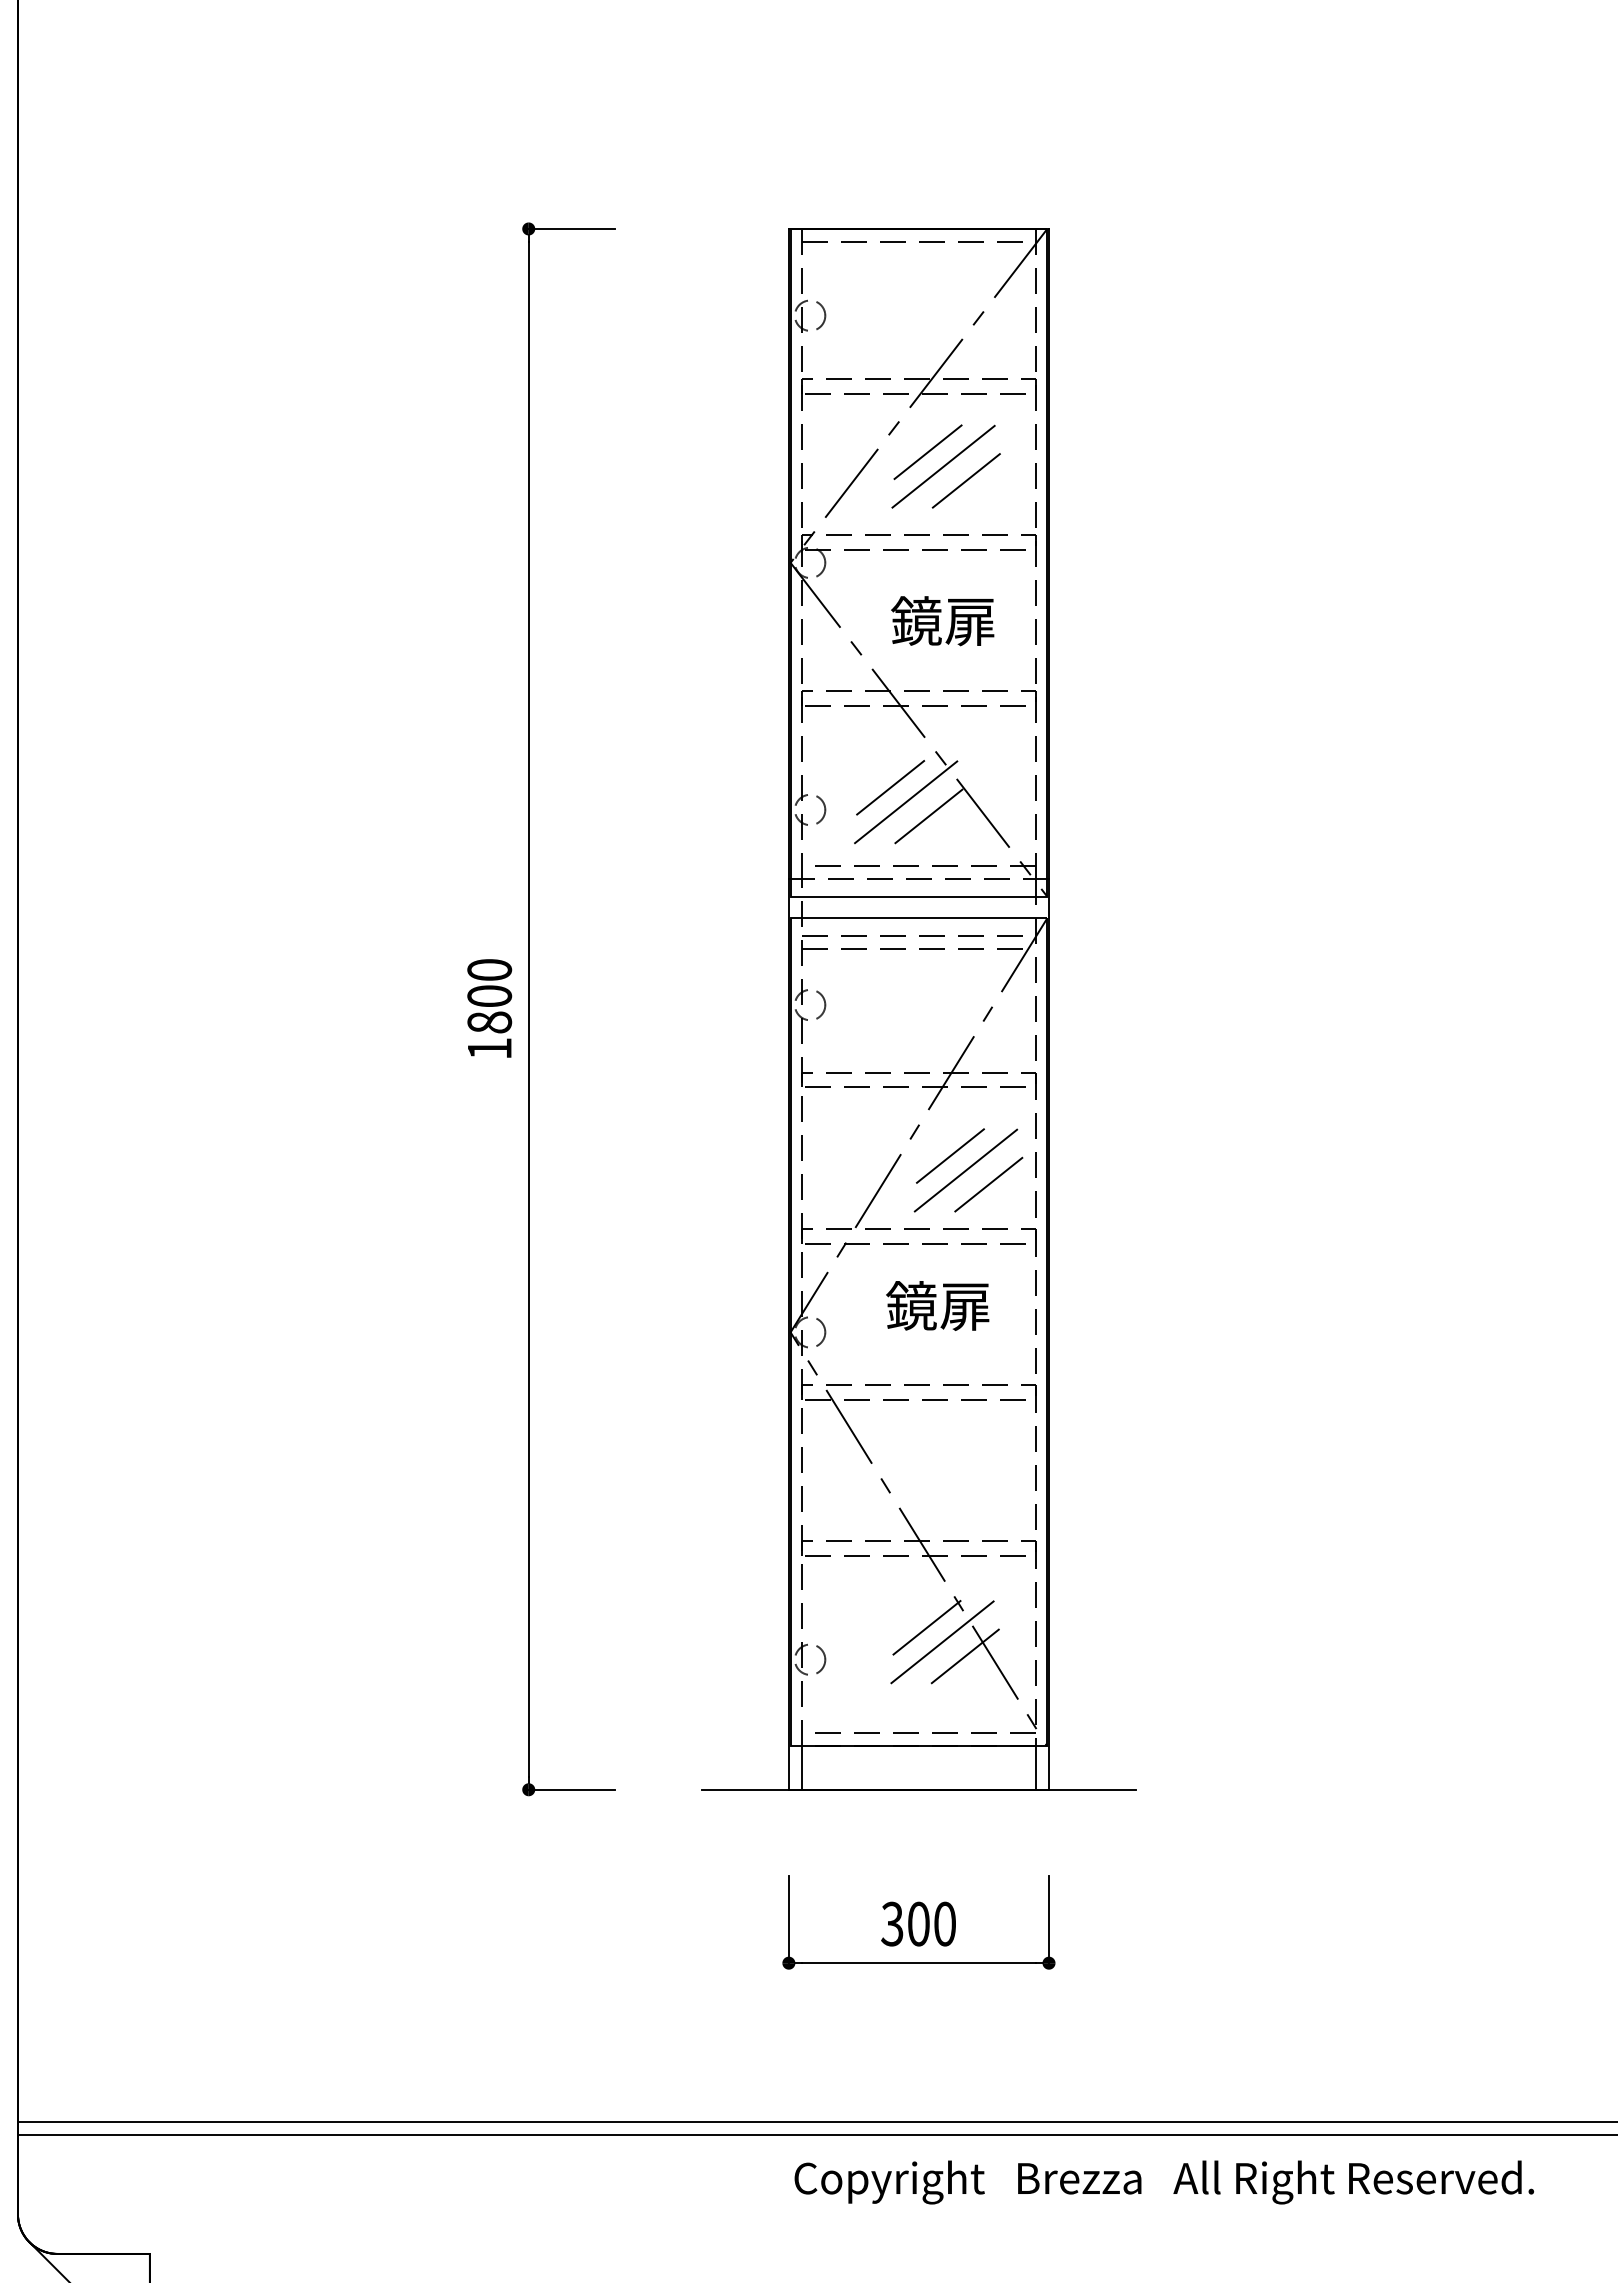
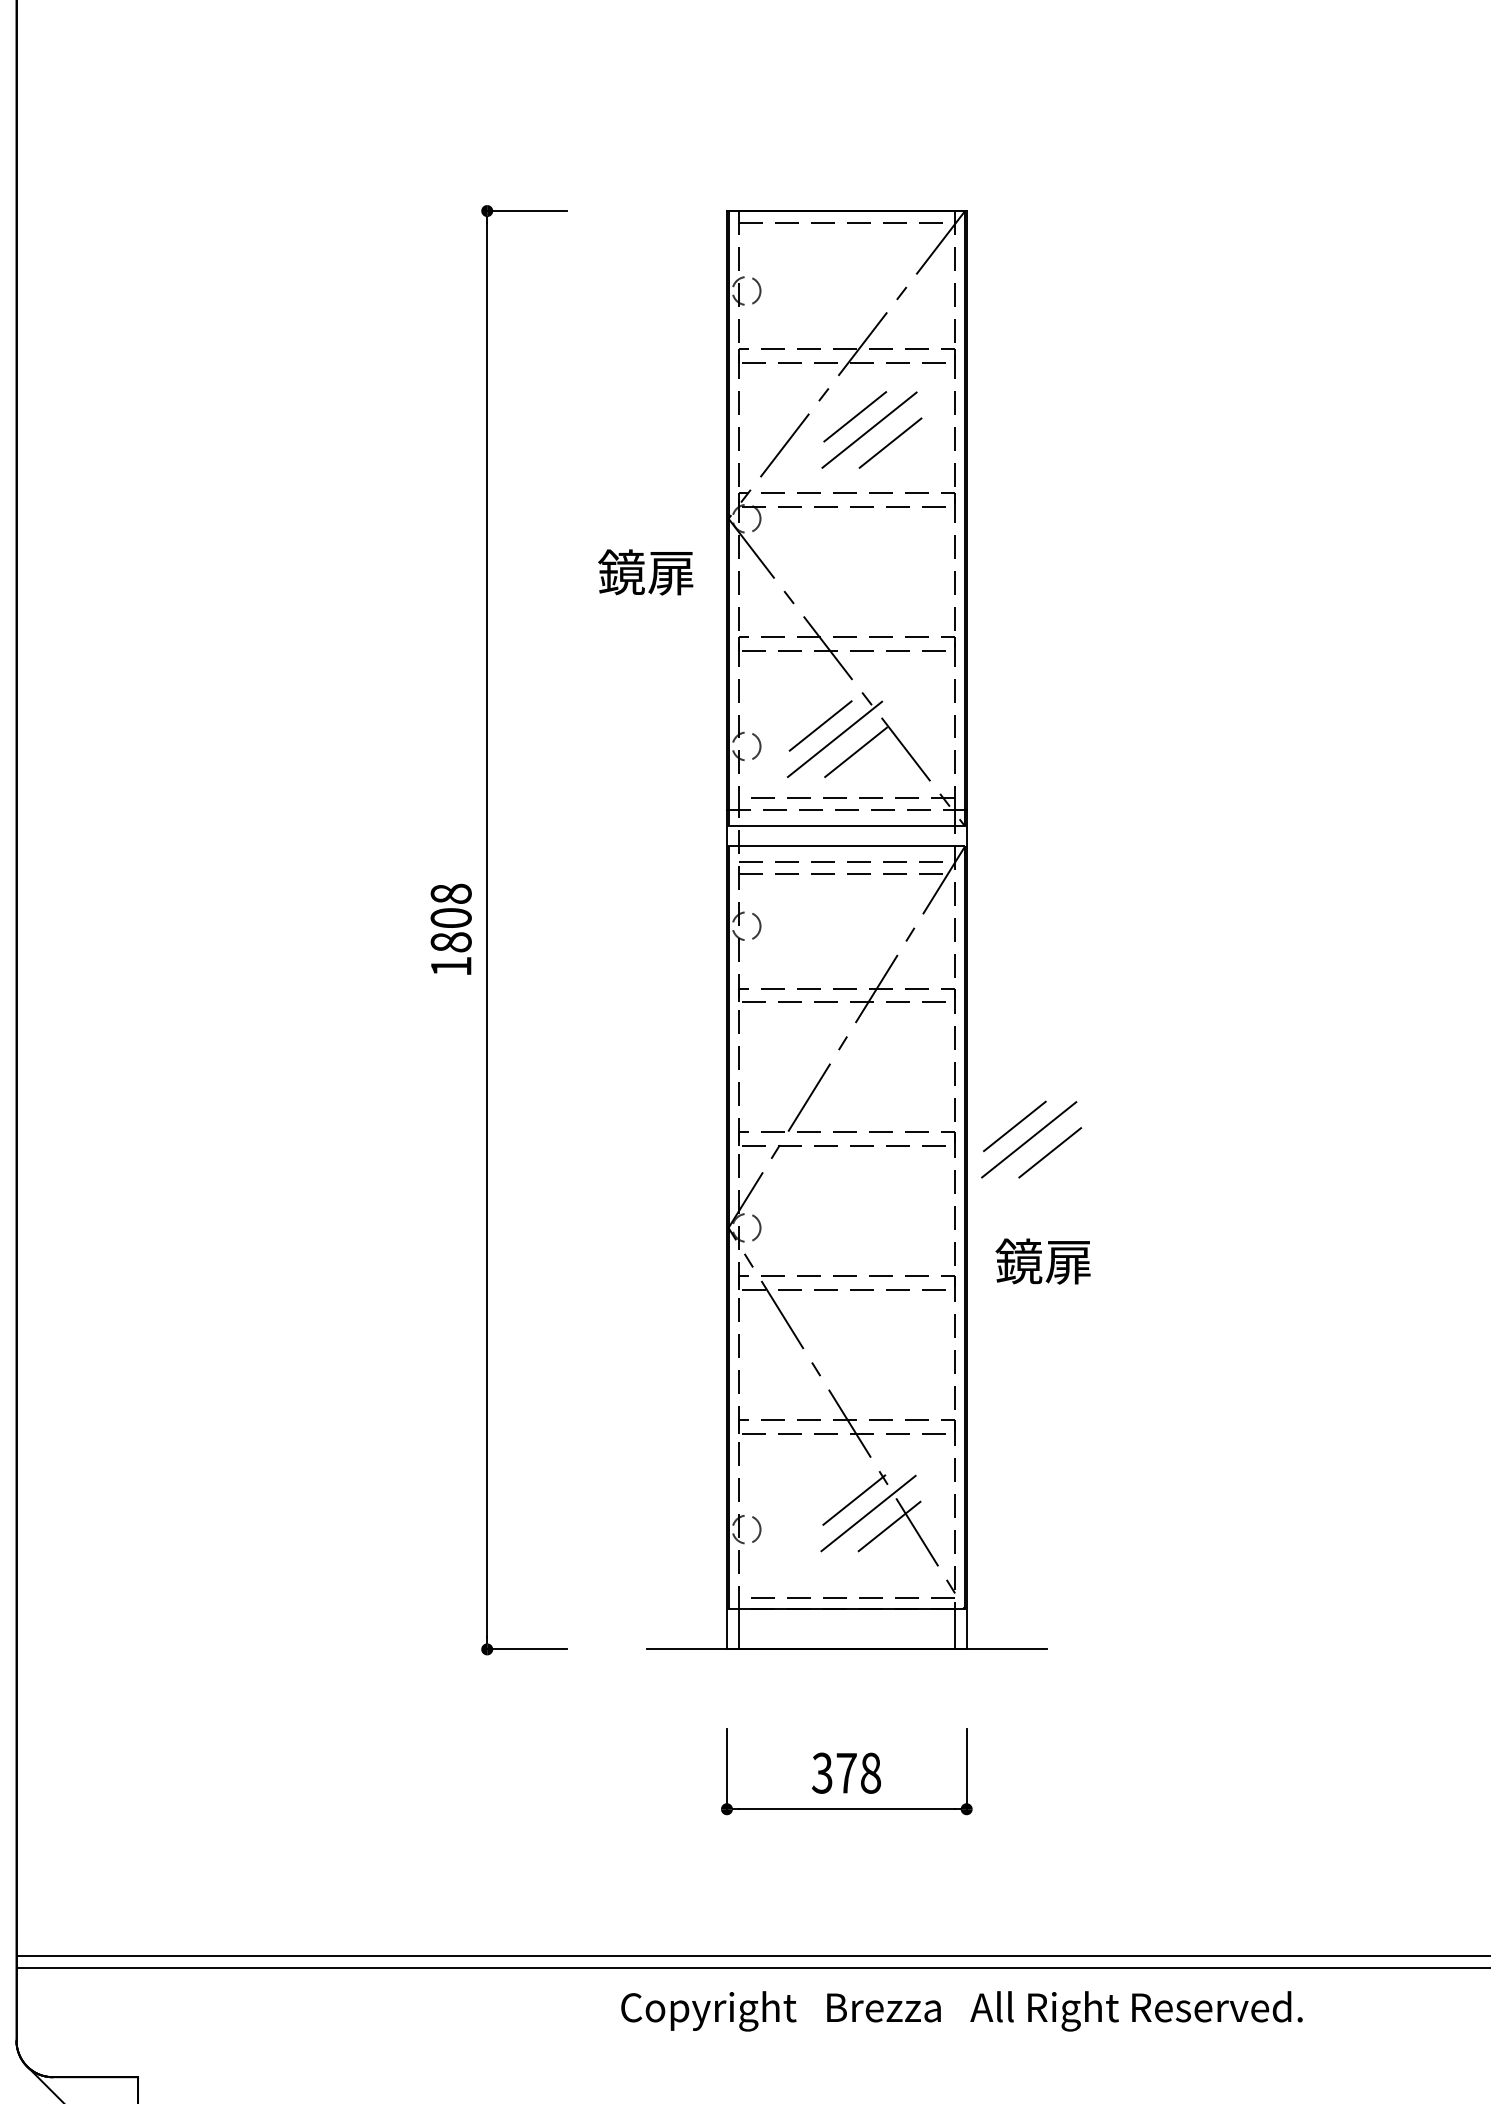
text: (942, 621) -> (645, 572), moved
text: (488, 969) -> (450, 893), 1800 -> 1808
part: (968, 1170) -> (1031, 1139), moved
text: (937, 1305) -> (1042, 1261), moved
text: (931, 1923) -> (858, 1772), 300 -> 378
text: (1163, 2182) -> (961, 2011), moved

